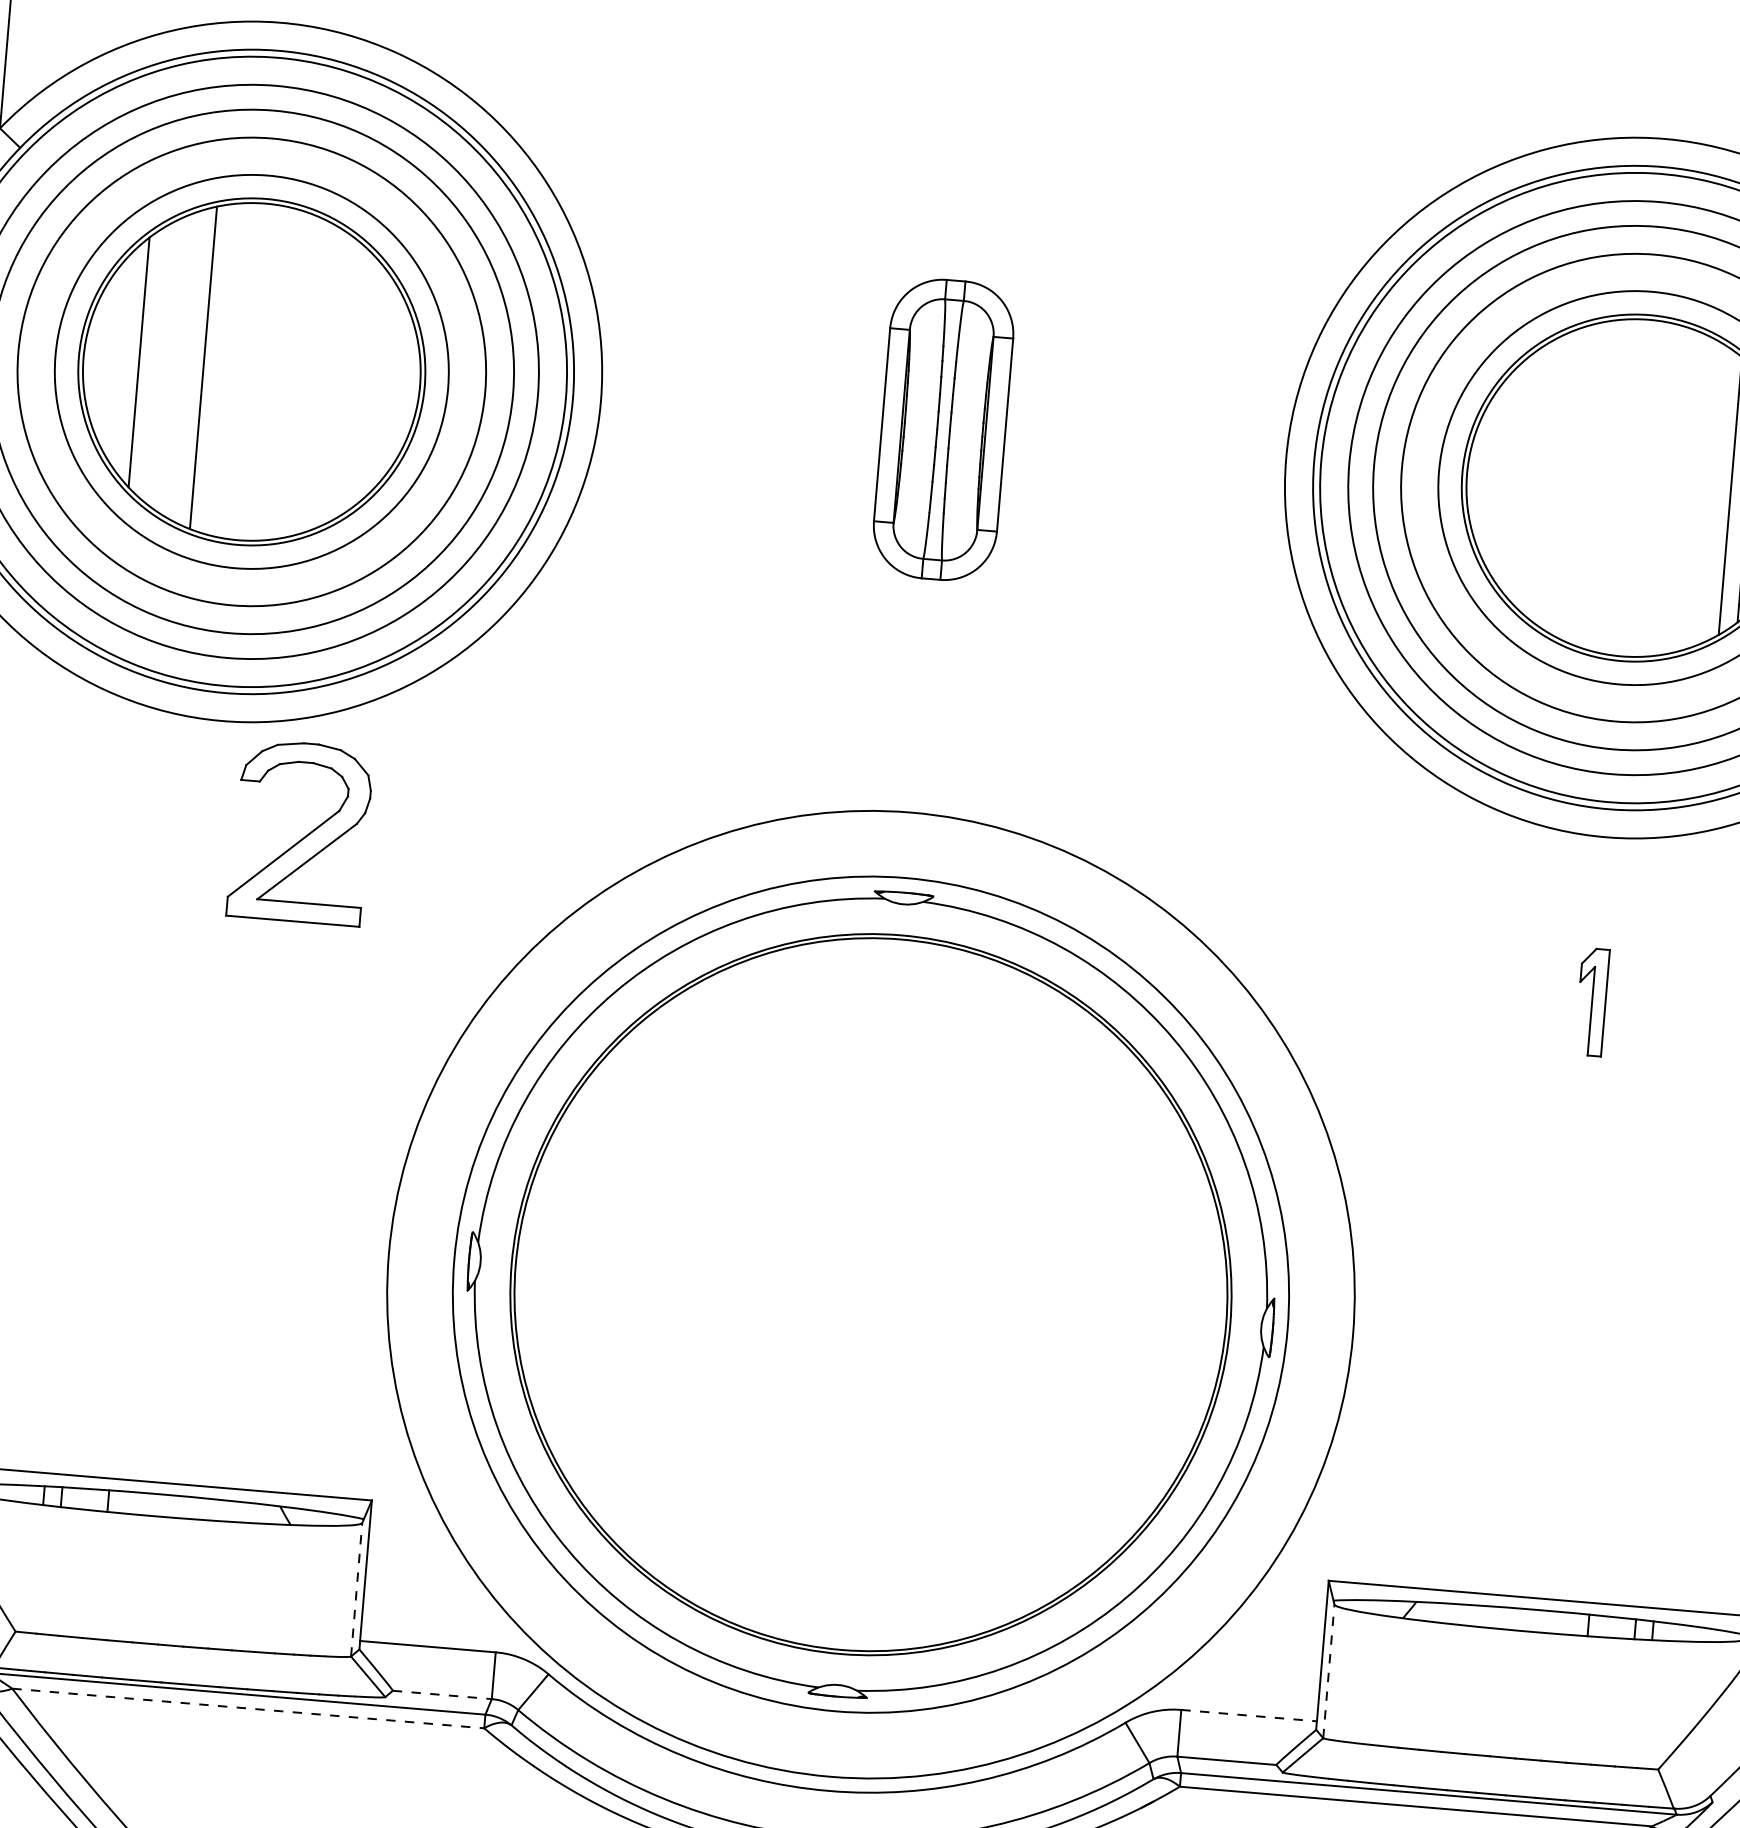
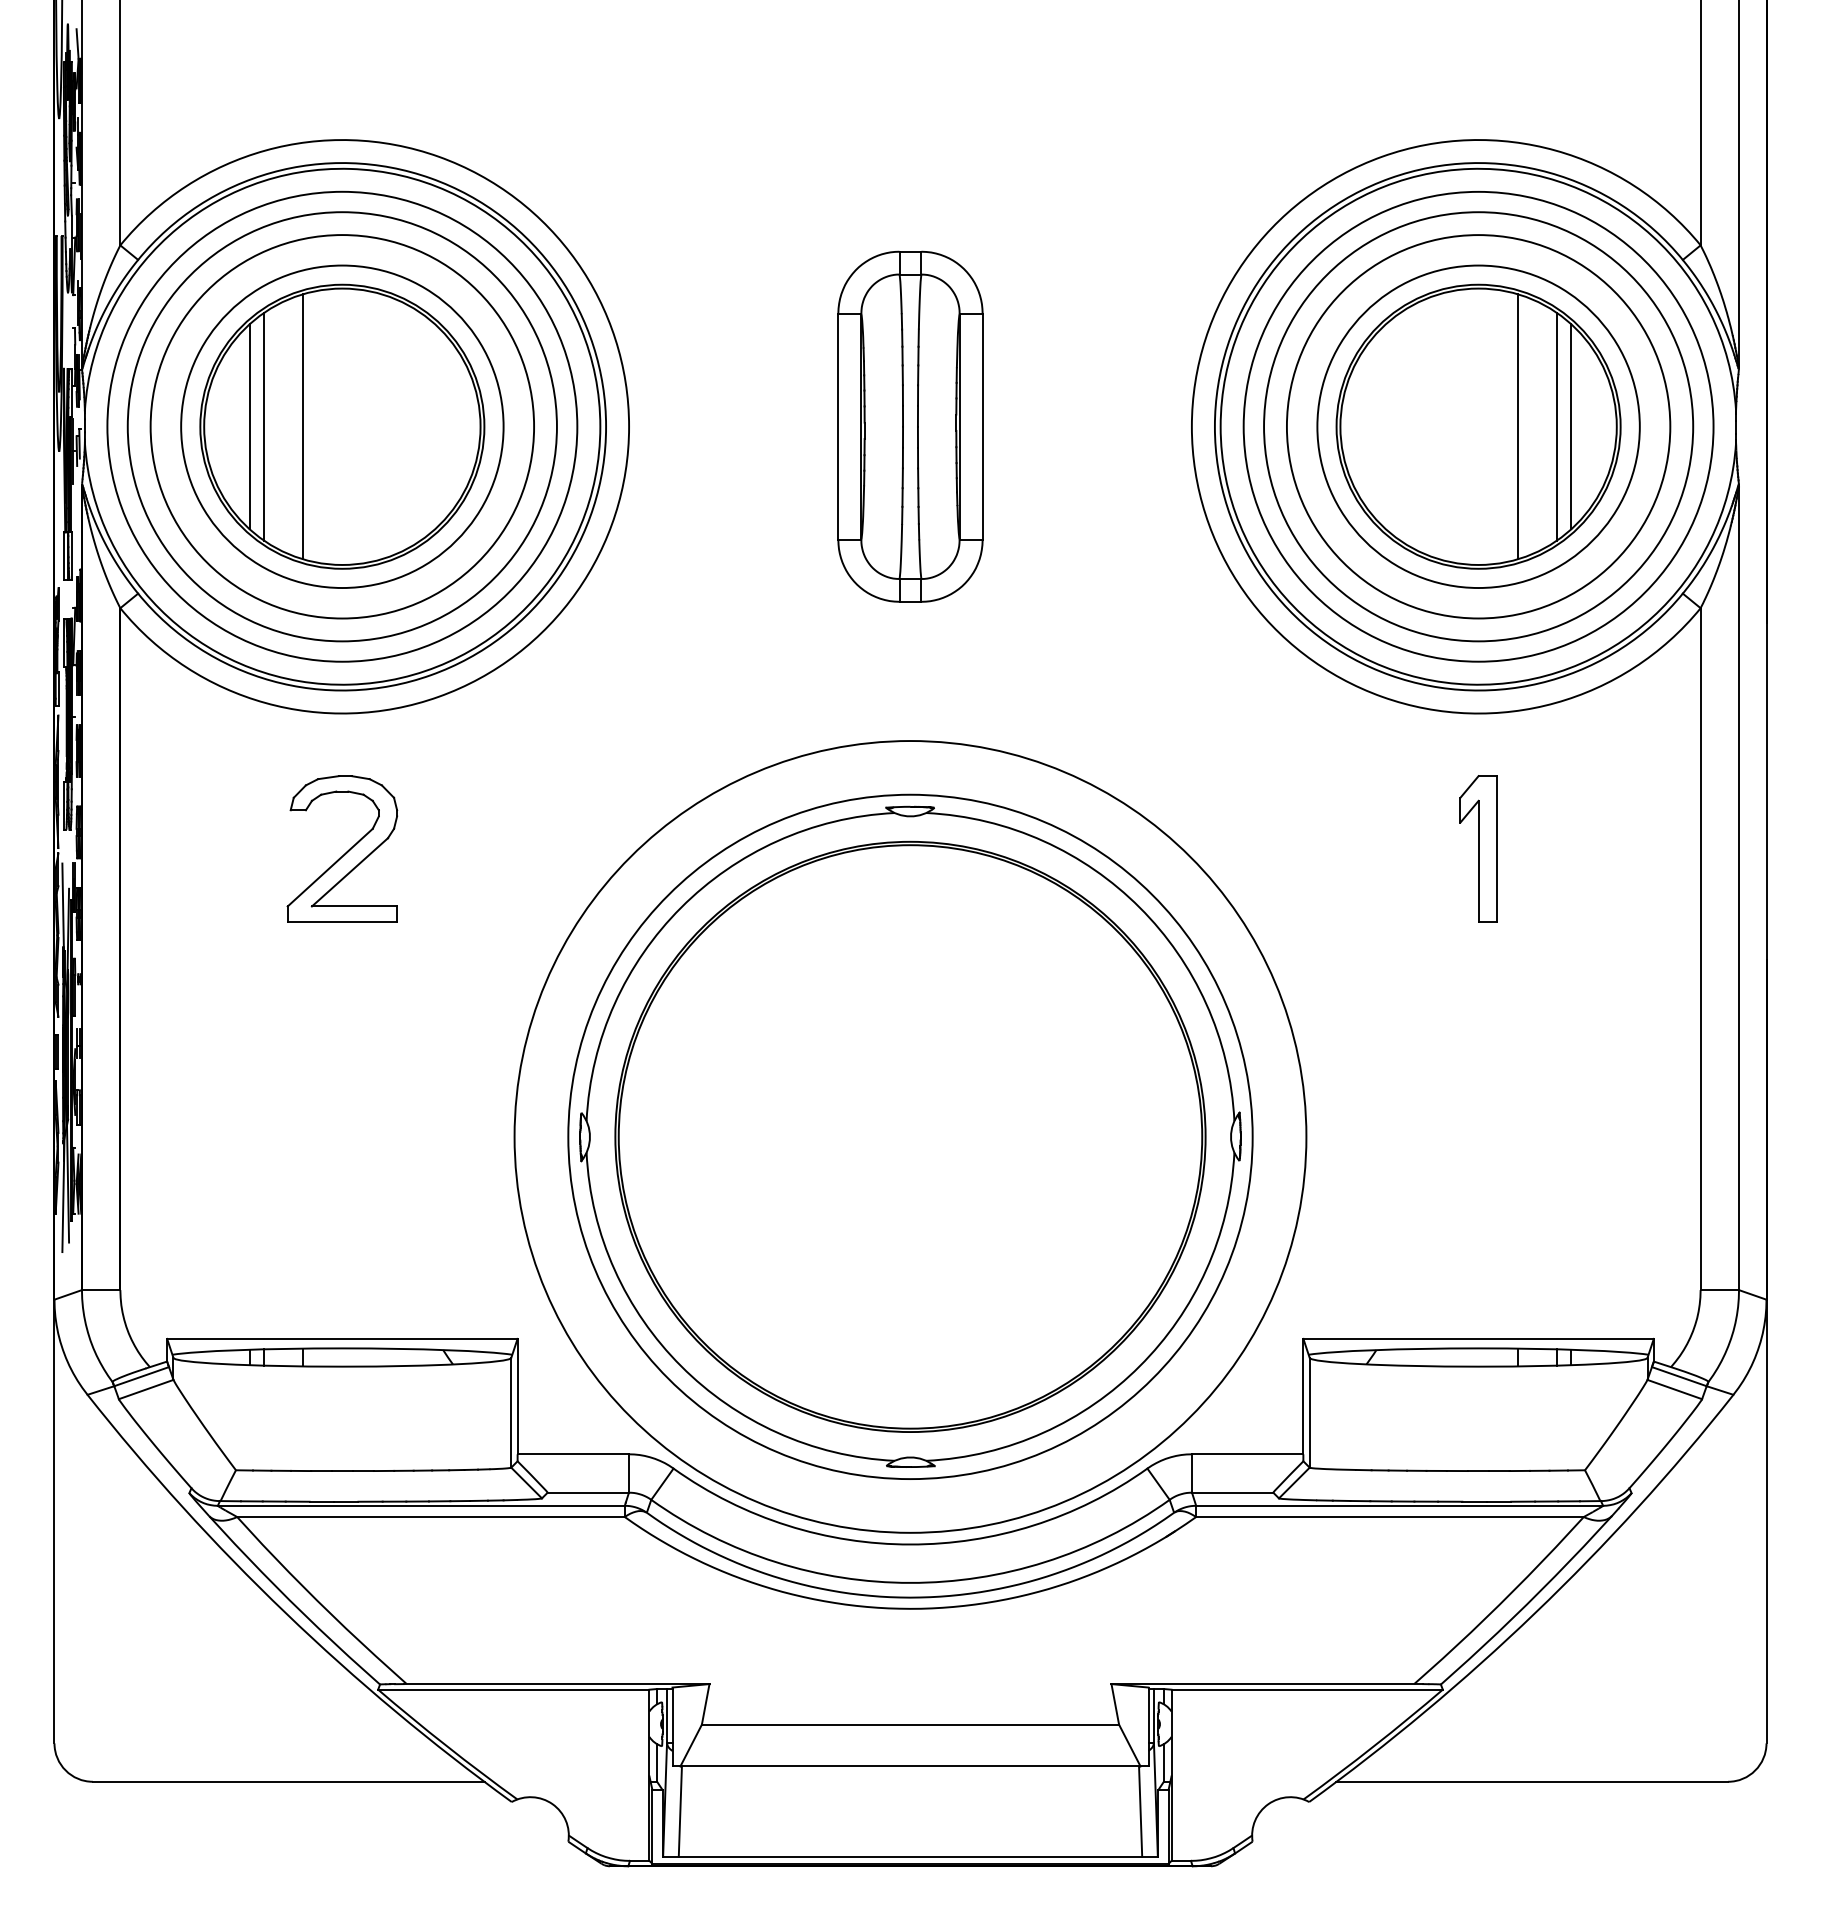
line: (157, 363) -> (264, 426), added
part: (943, 429) -> (910, 426), size x1.43
line: (1683, 491) -> (1518, 426), added
part: (300, 831) -> (342, 848), moved
part: (1592, 1001) -> (1478, 848), size x1.67
line: (356, 1589) -> (511, 1412), dashed -> solid
line: (1328, 1671) -> (1309, 1412), dashed -> solid
line: (442, 1694) -> (588, 1492), dashed -> solid
line: (248, 1709) -> (431, 1517), dashed -> solid
line: (1248, 1715) -> (1247, 1454), dashed -> solid

